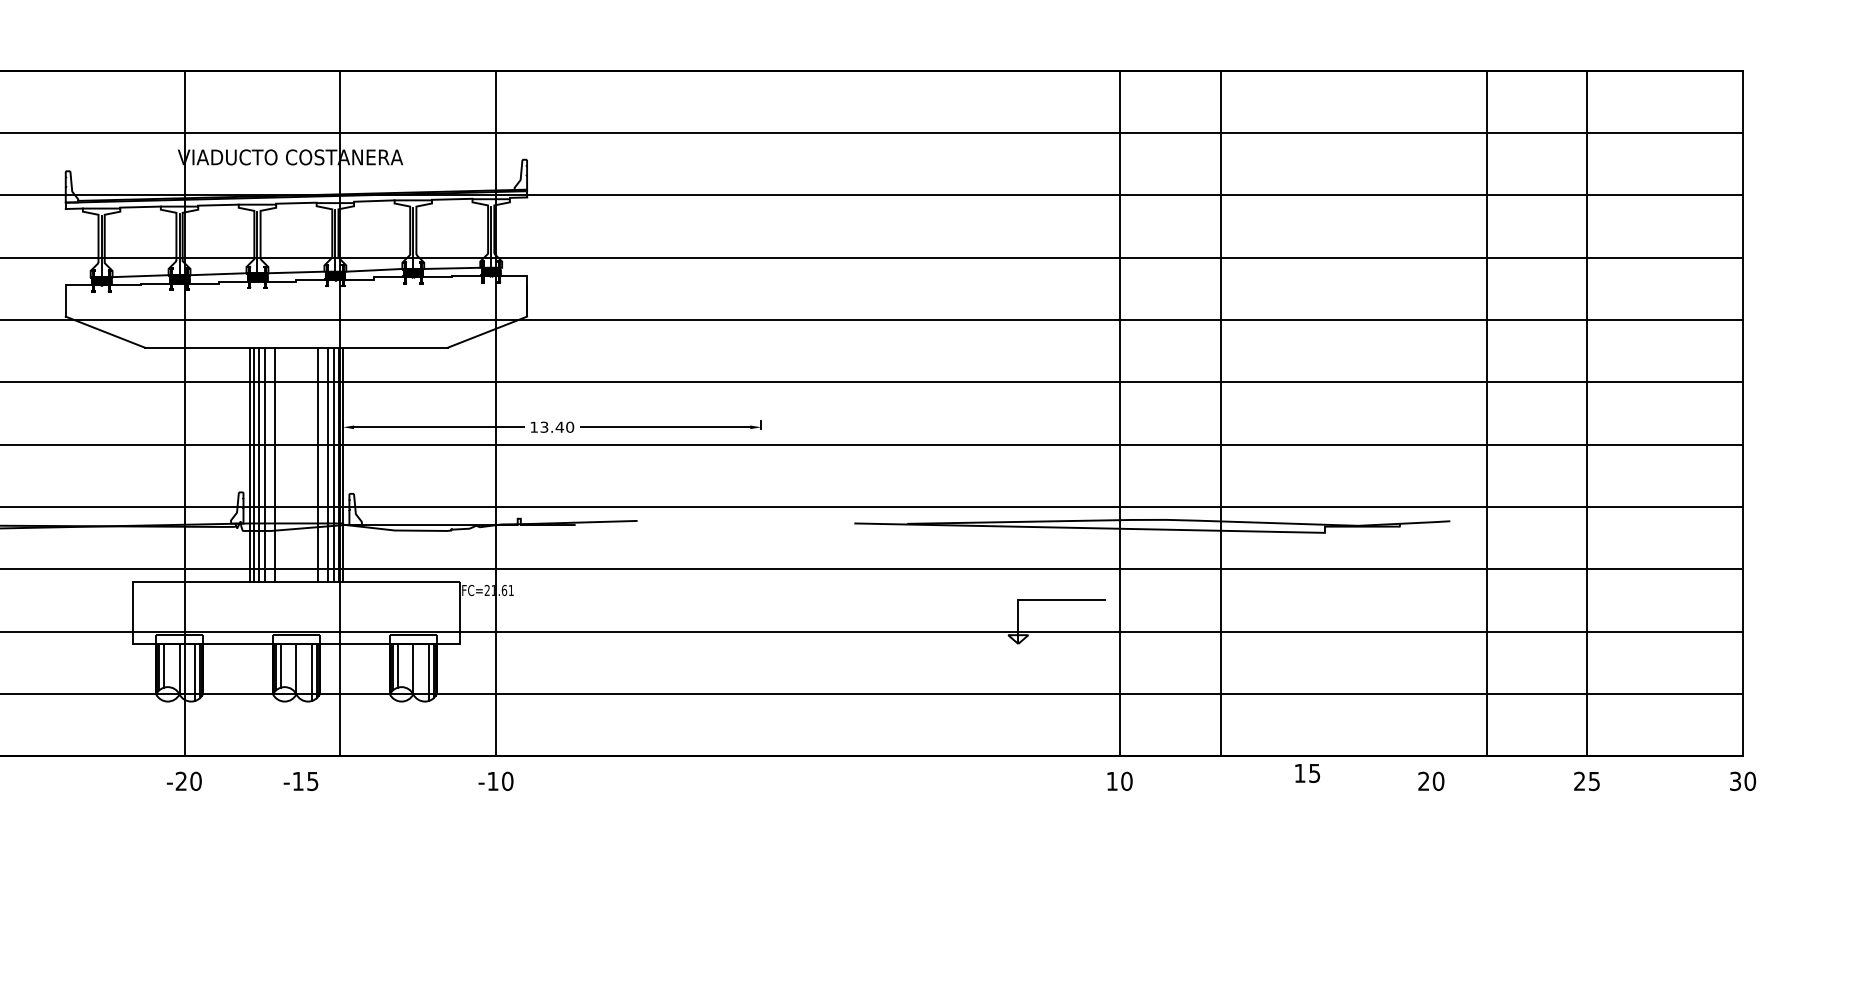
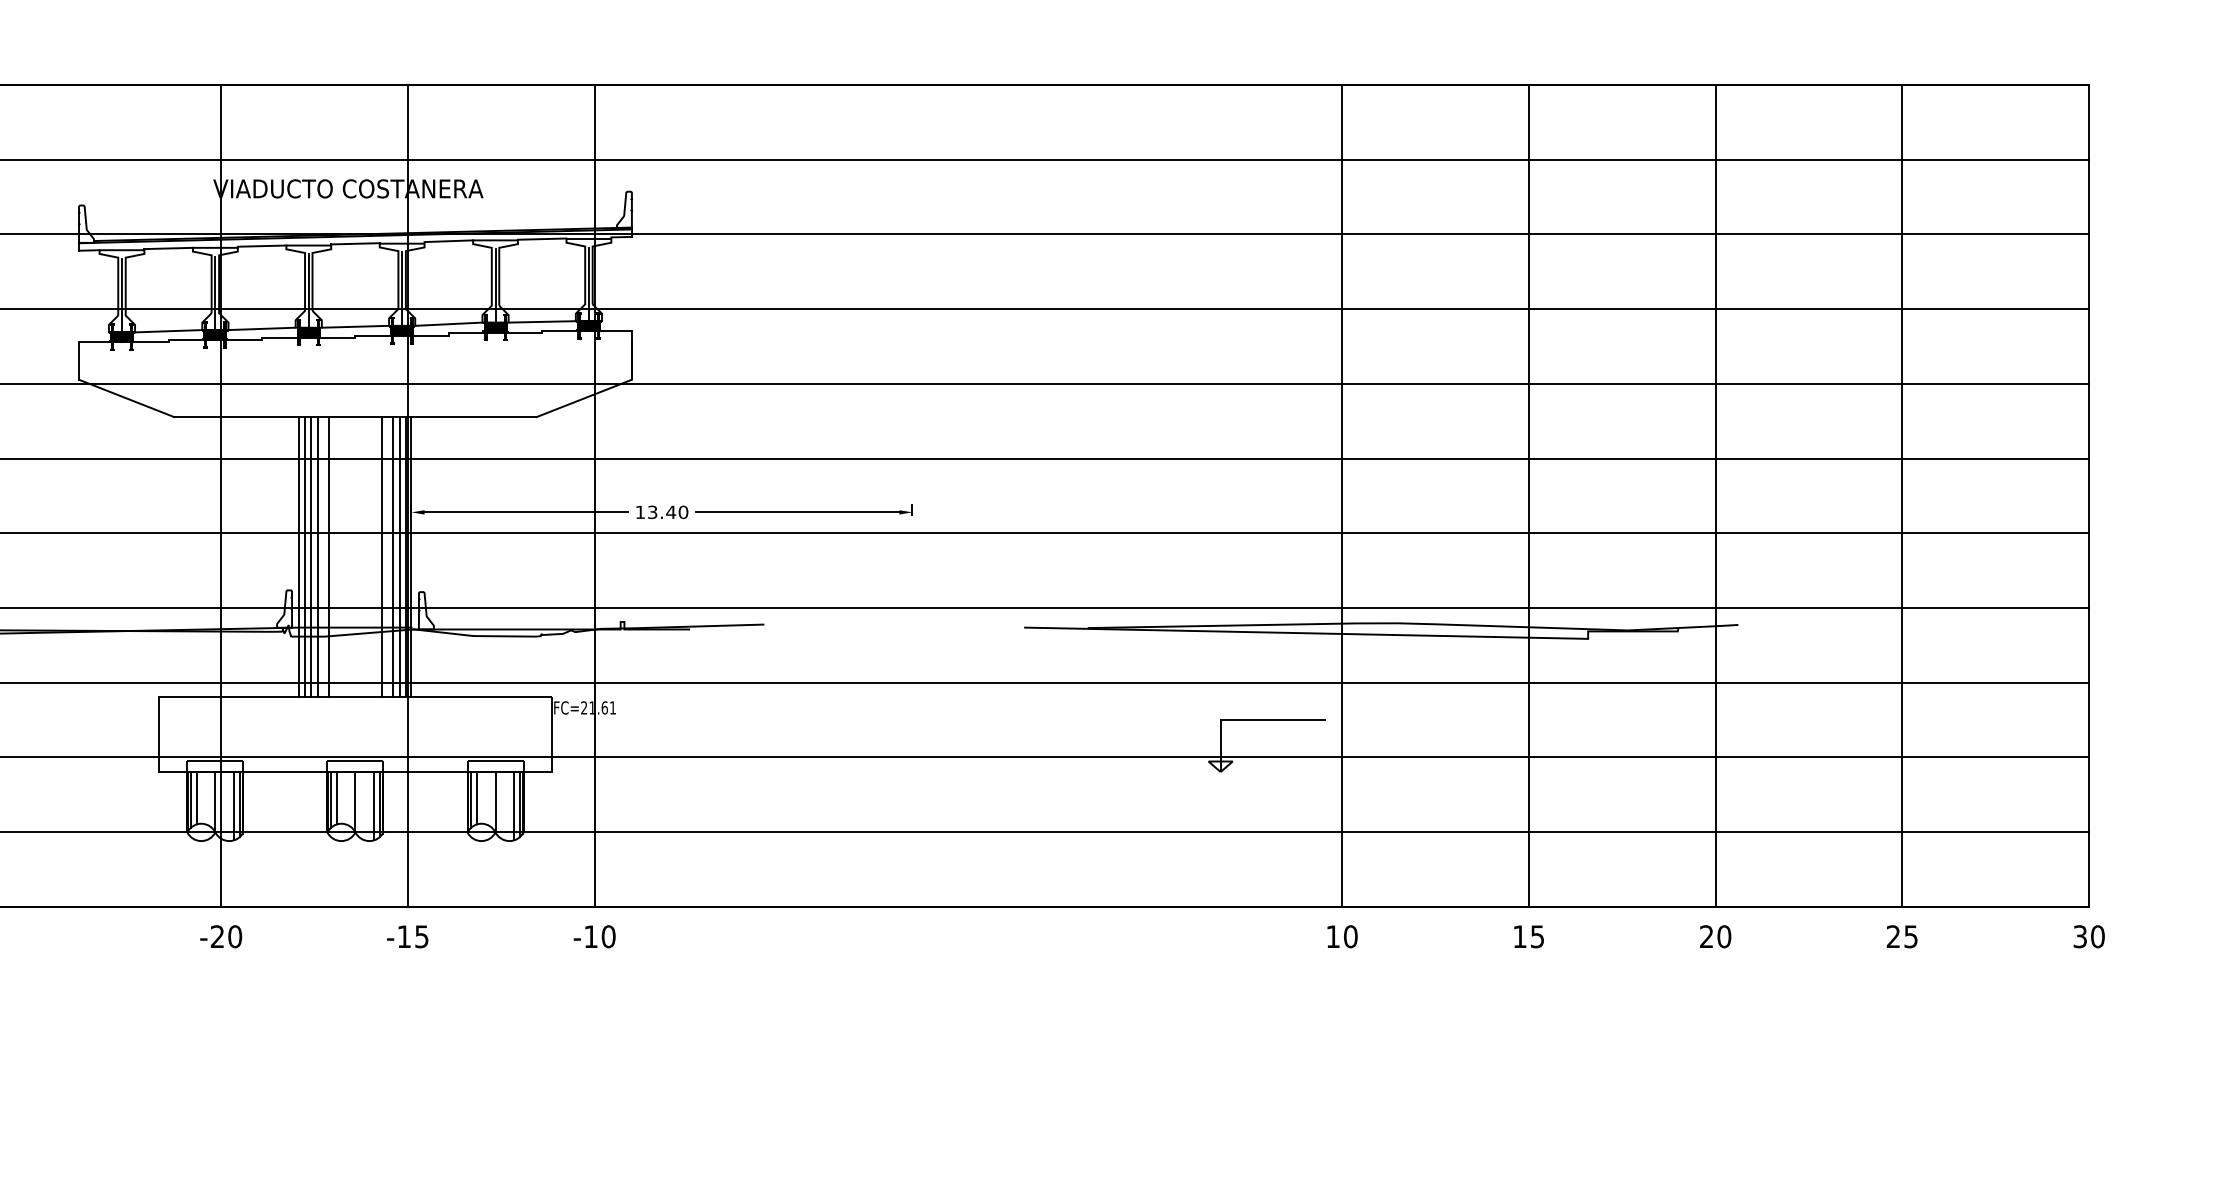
line: (1221, 413) -> (1528, 495), moved
line: (1487, 413) -> (1715, 495), moved
text: (1307, 773) -> (1528, 936), moved
text: (300, 781) -> (407, 936), moved

